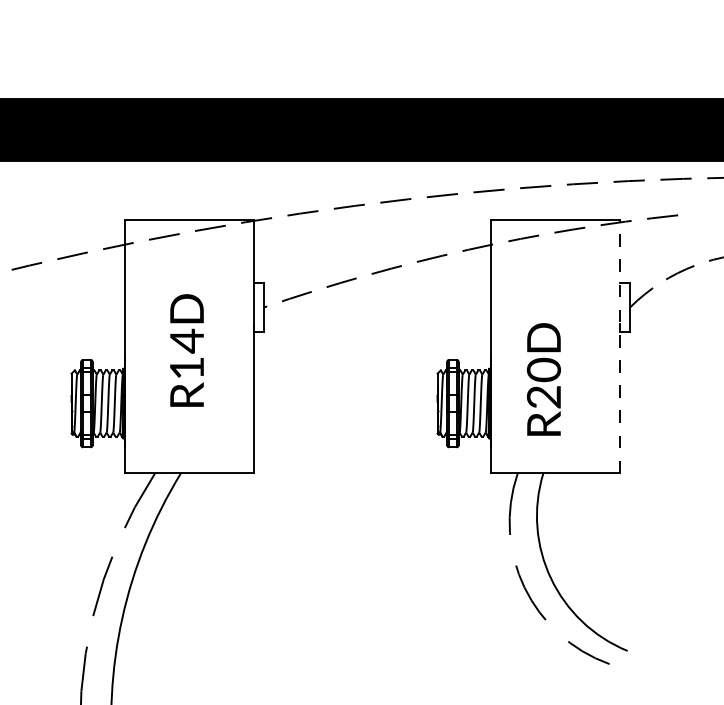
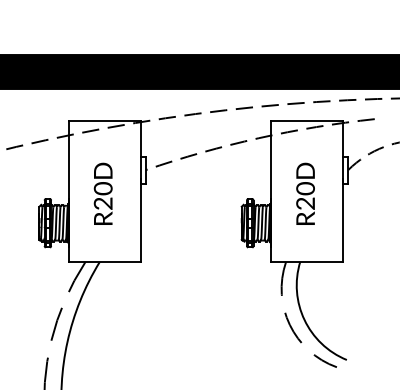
line: (619, 346) -> (342, 191), dashed -> solid
text: (185, 353) -> (102, 195), R14D -> R20D
text: (543, 378) -> (305, 193), moved

